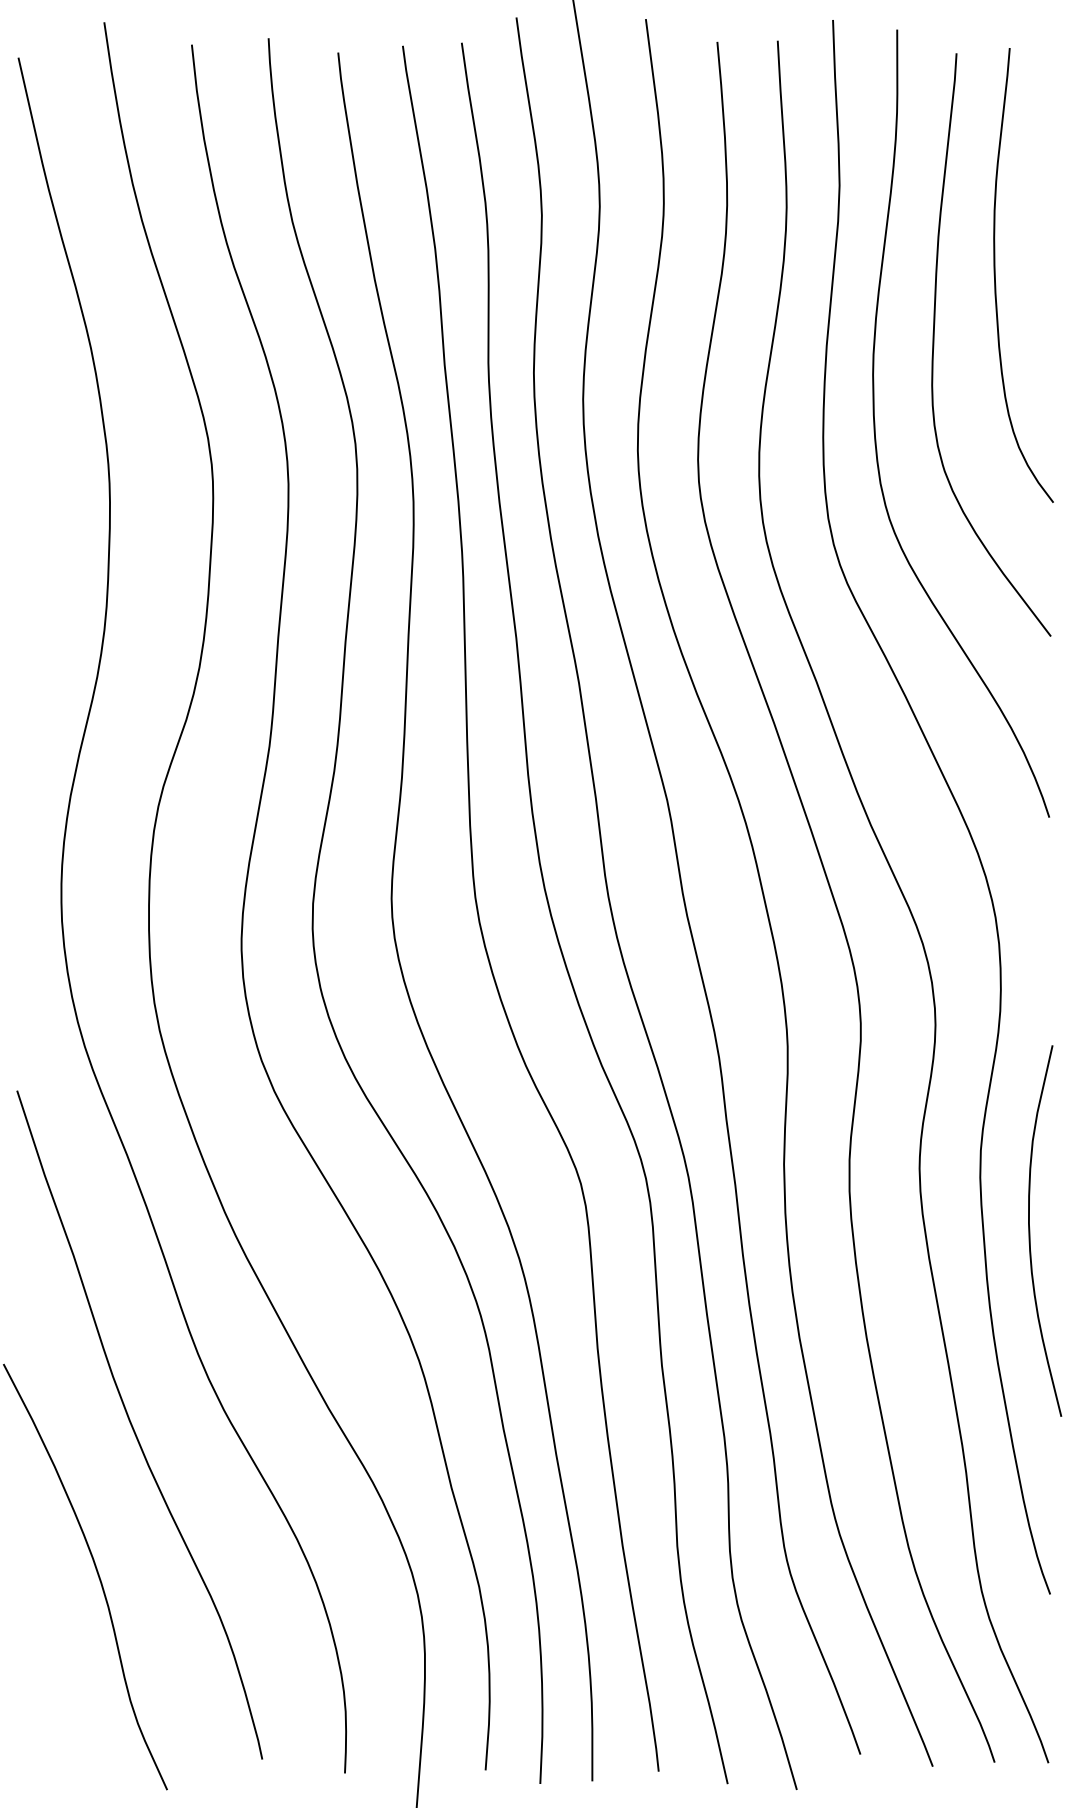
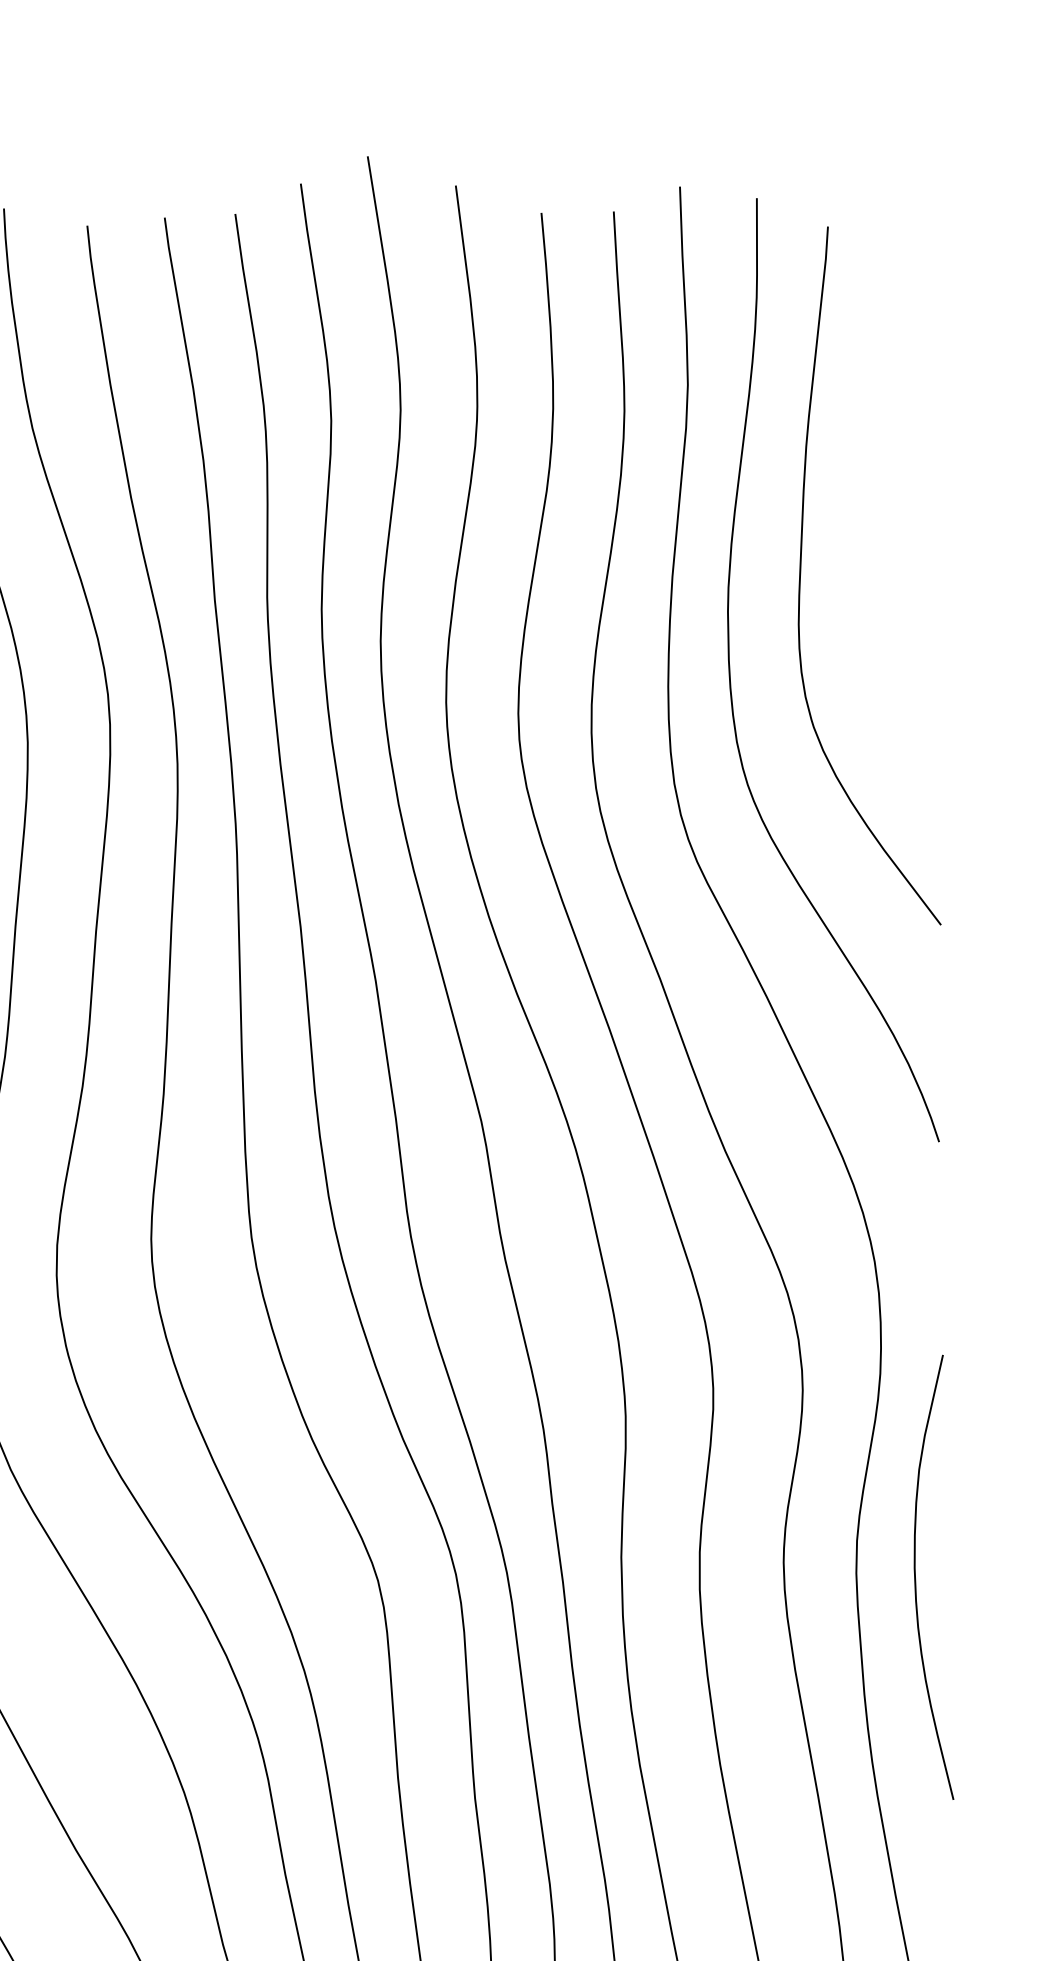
curve: (995, 275) -> (874, 492), removed
curve: (1030, 1230) -> (916, 1576), moved

